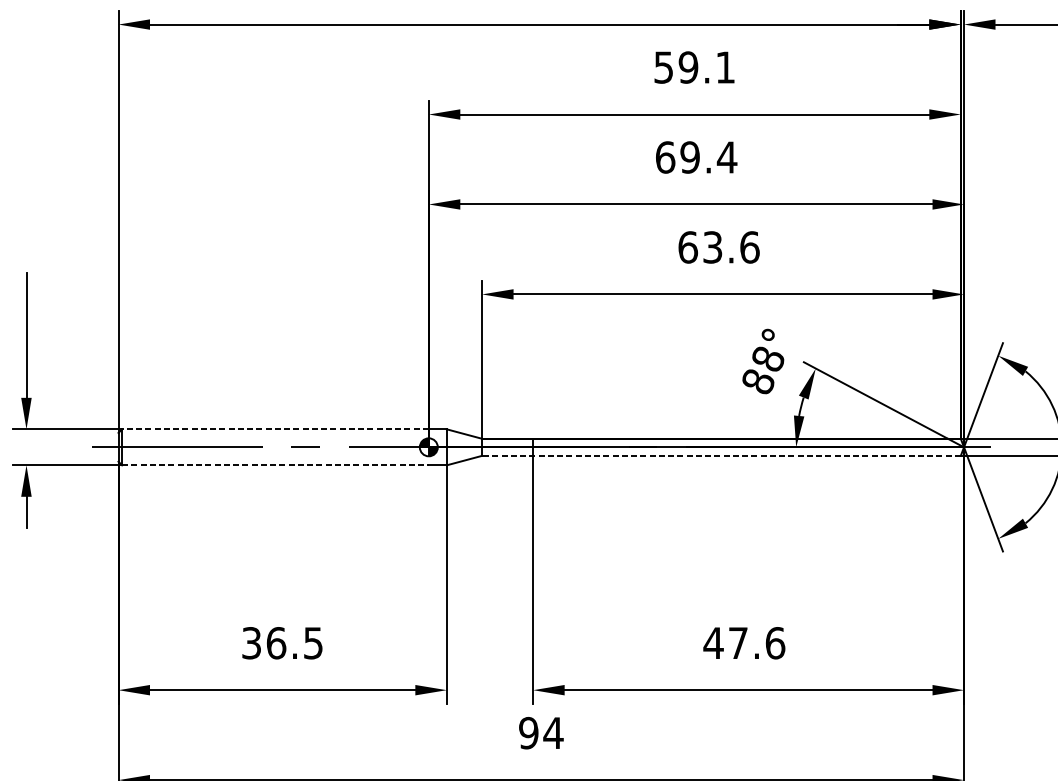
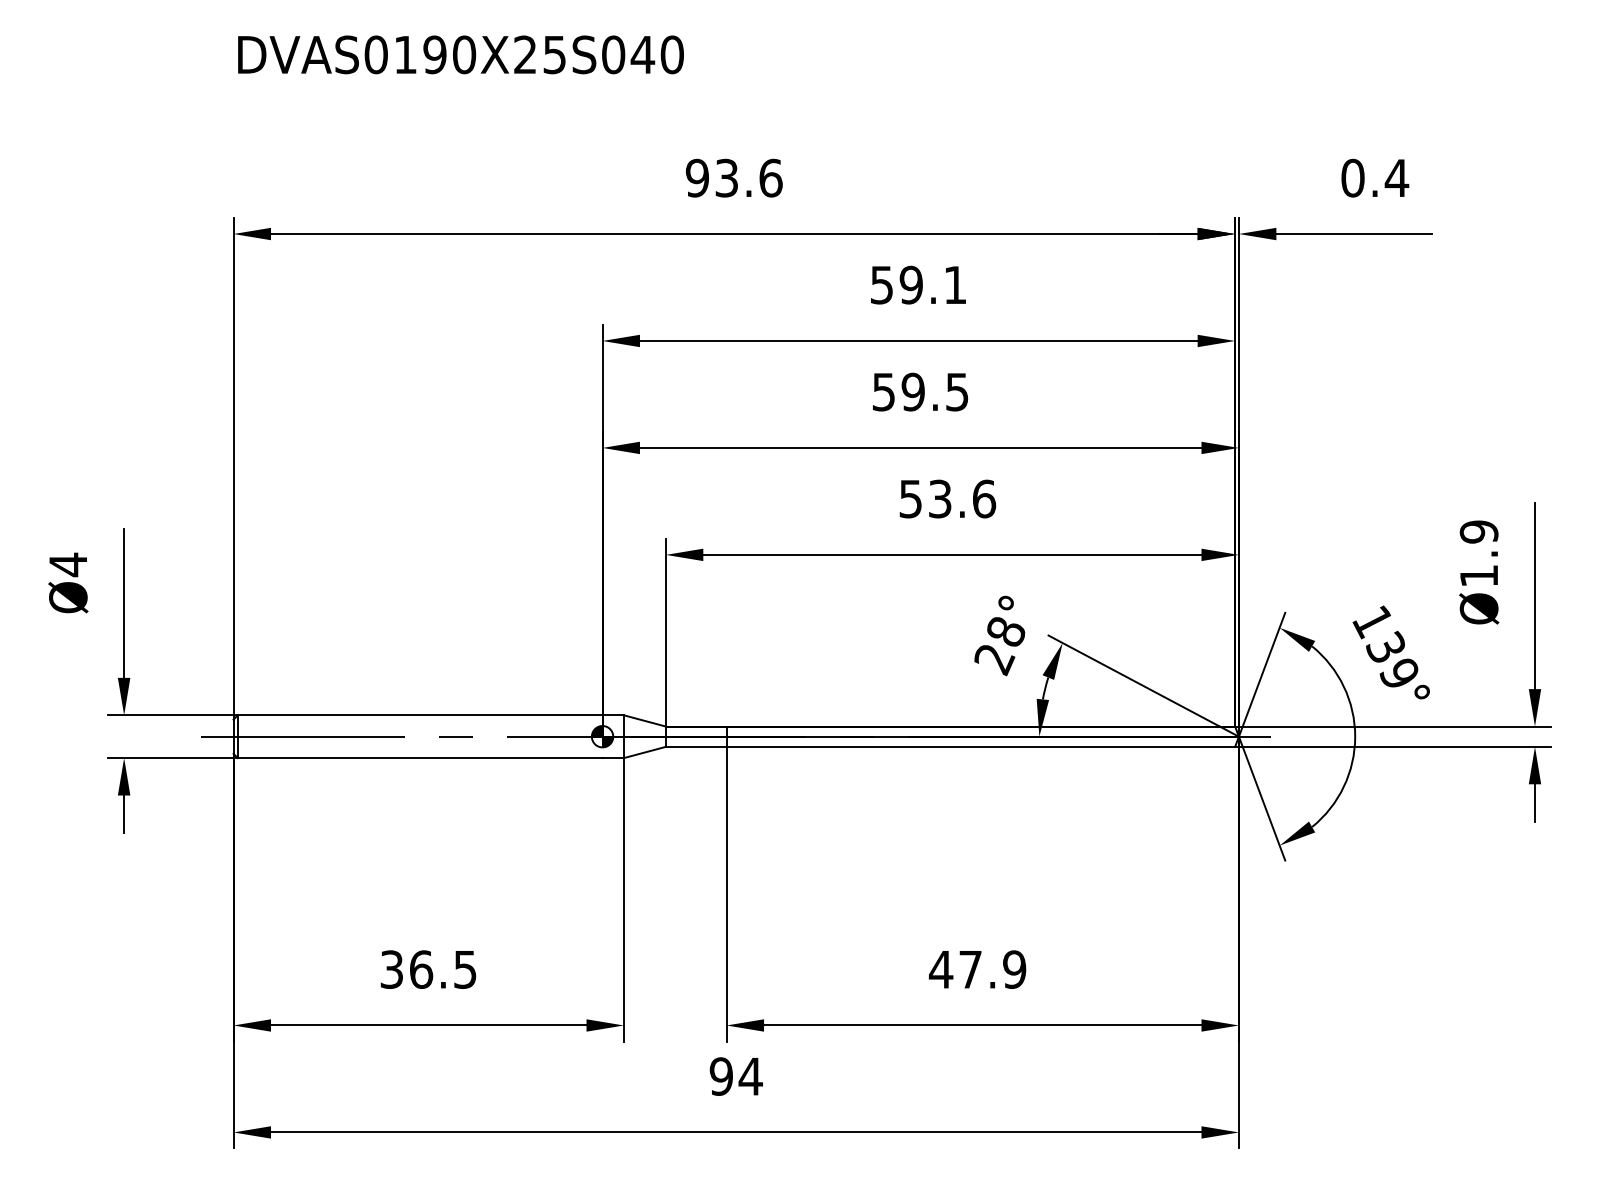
text: (696, 157) -> (920, 391), 69.4 -> 59.5
text: (687, 246) -> (910, 498), 63.6 -> 53.6
text: (758, 383) -> (994, 660), 88° -> 28°
line: (274, 429) -> (419, 715), dashed -> solid
line: (721, 455) -> (950, 746), dashed -> solid
line: (275, 465) -> (420, 758), dashed -> solid
text: (775, 643) -> (1014, 969), 47.6 -> 47.9

